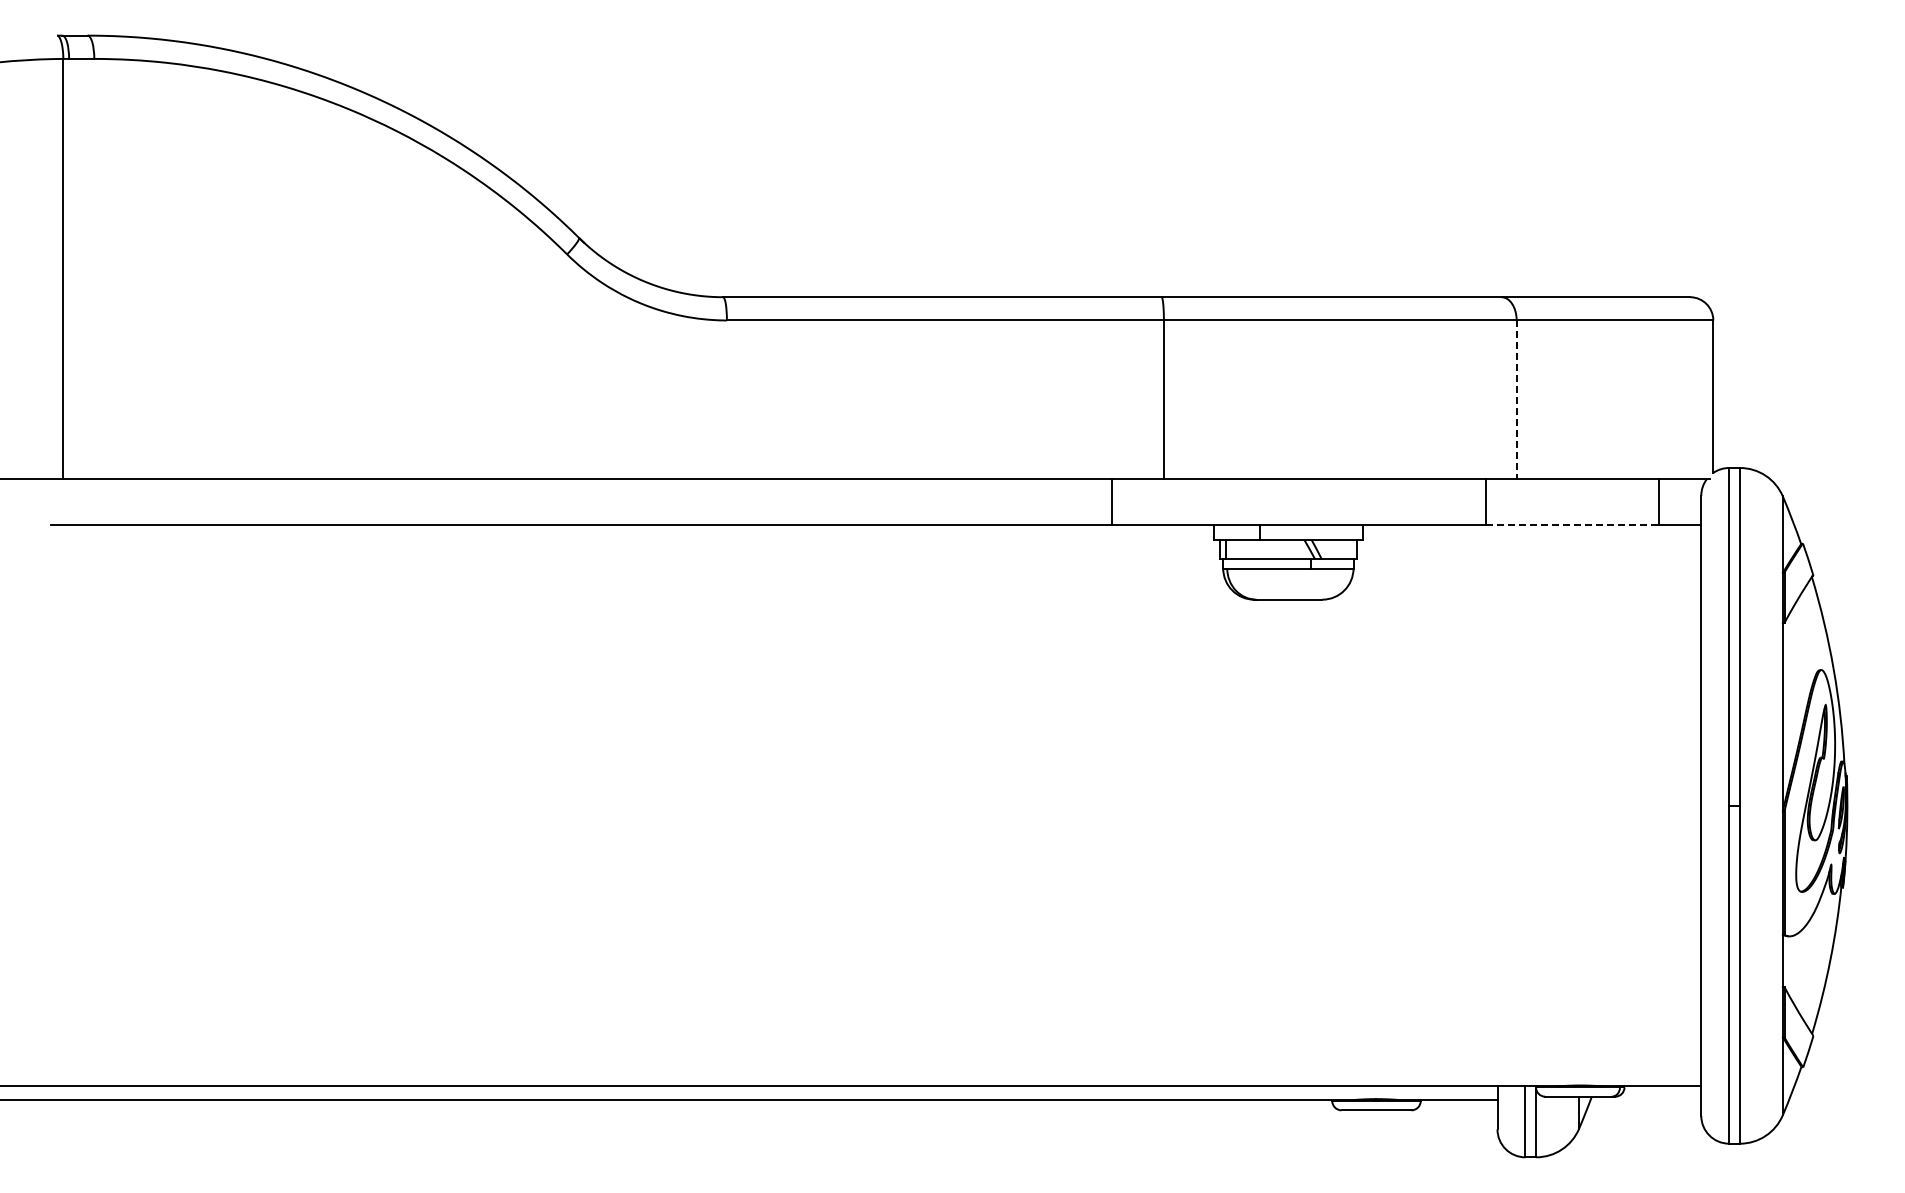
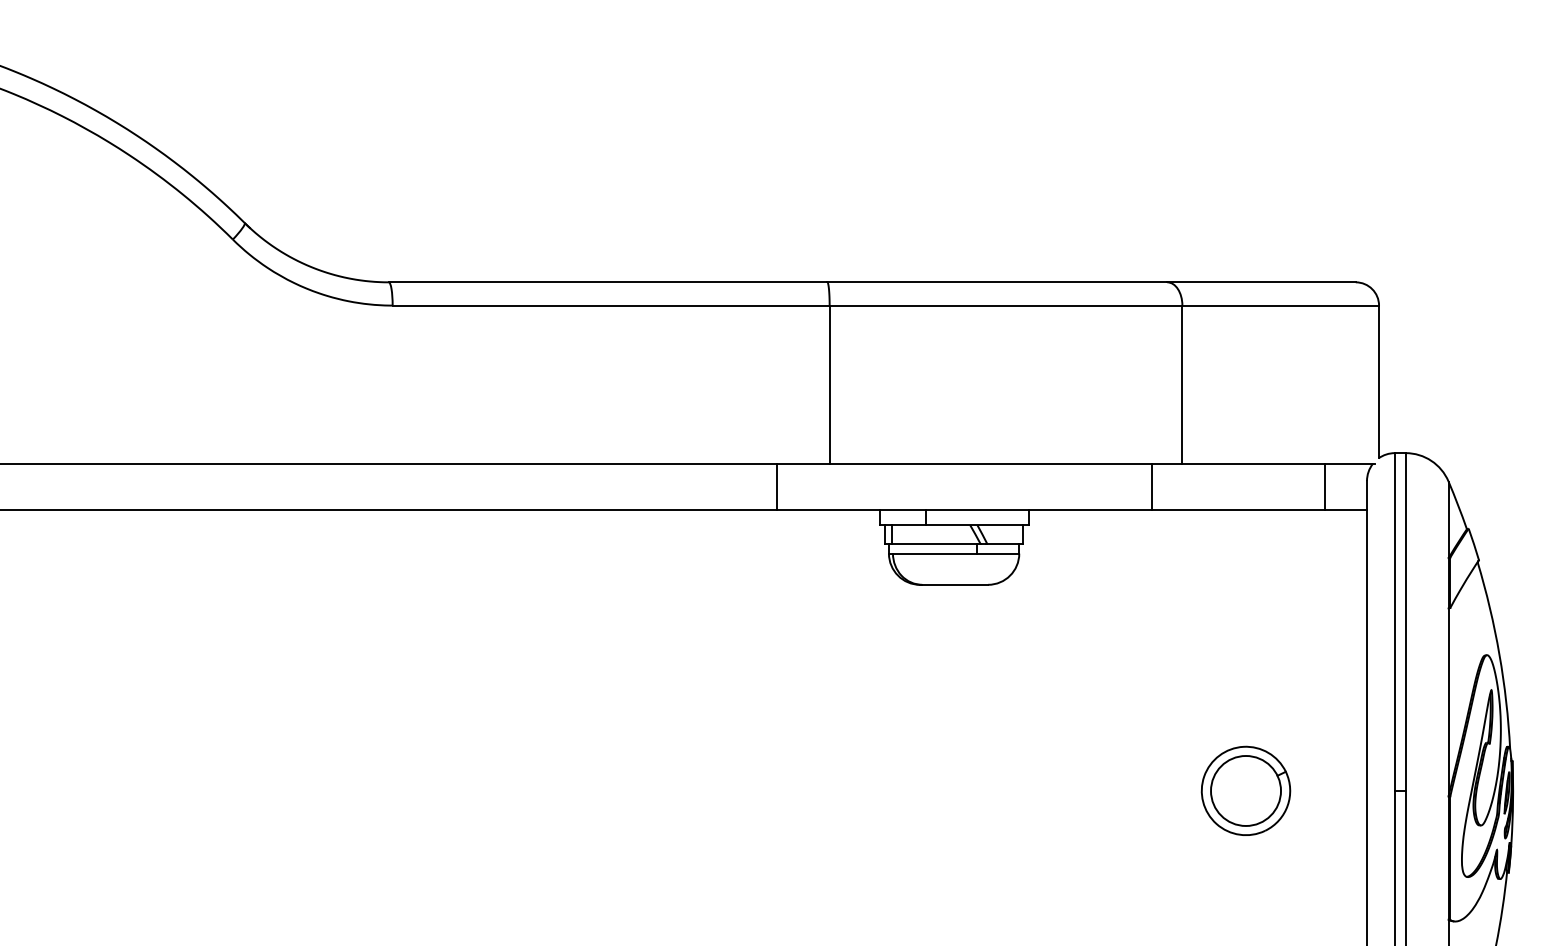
line: (1516, 400) -> (1182, 385), dashed -> solid
line: (1573, 525) -> (1239, 510), dashed -> solid
part: (1580, 805) -> (1246, 790), added

